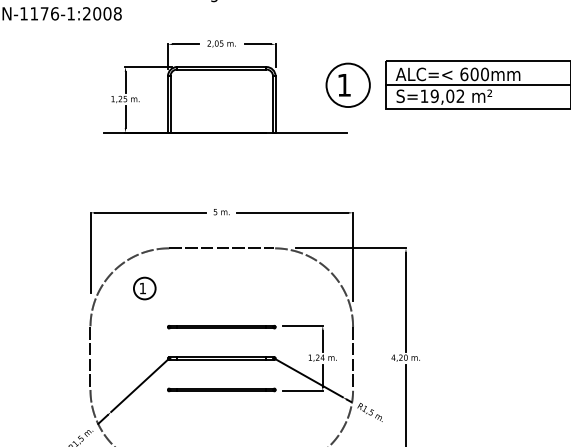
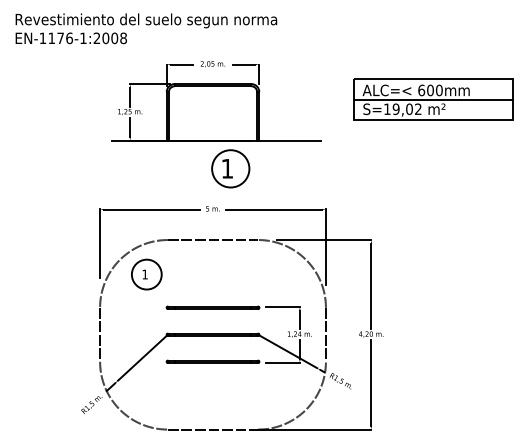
part: (347, 84) -> (230, 168), moved
circle: (144, 288) -> (146, 274), size x1.6

